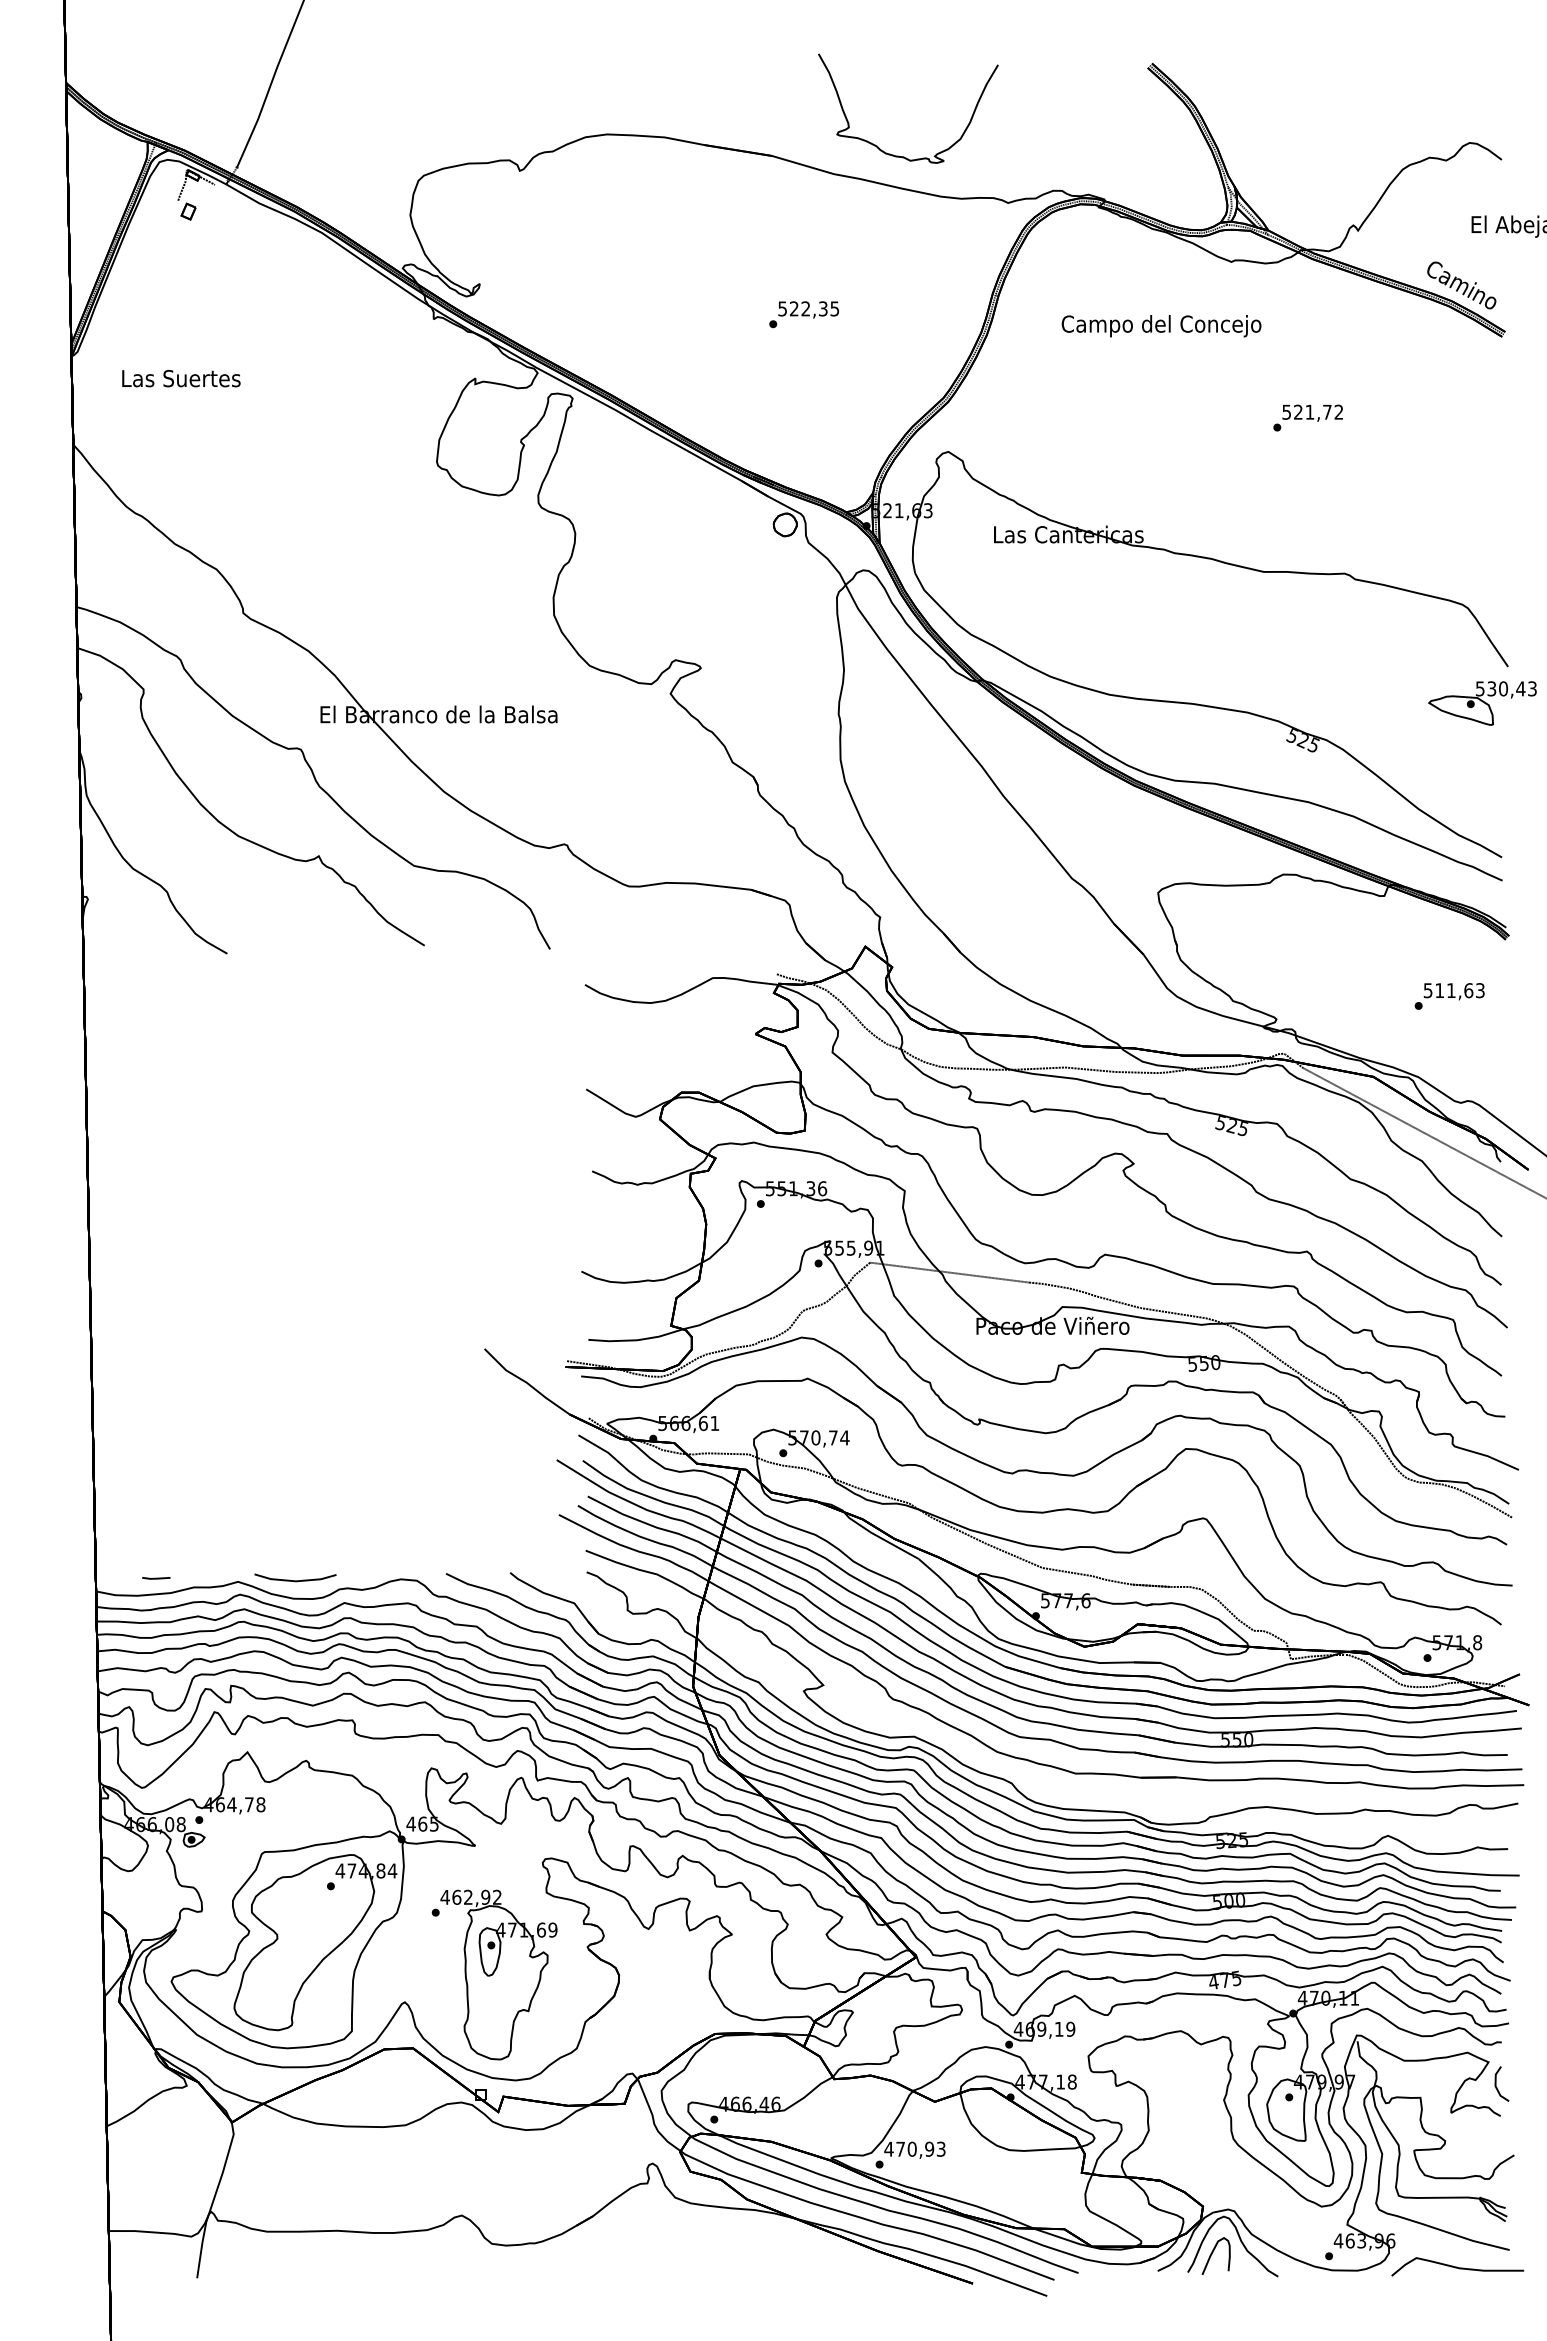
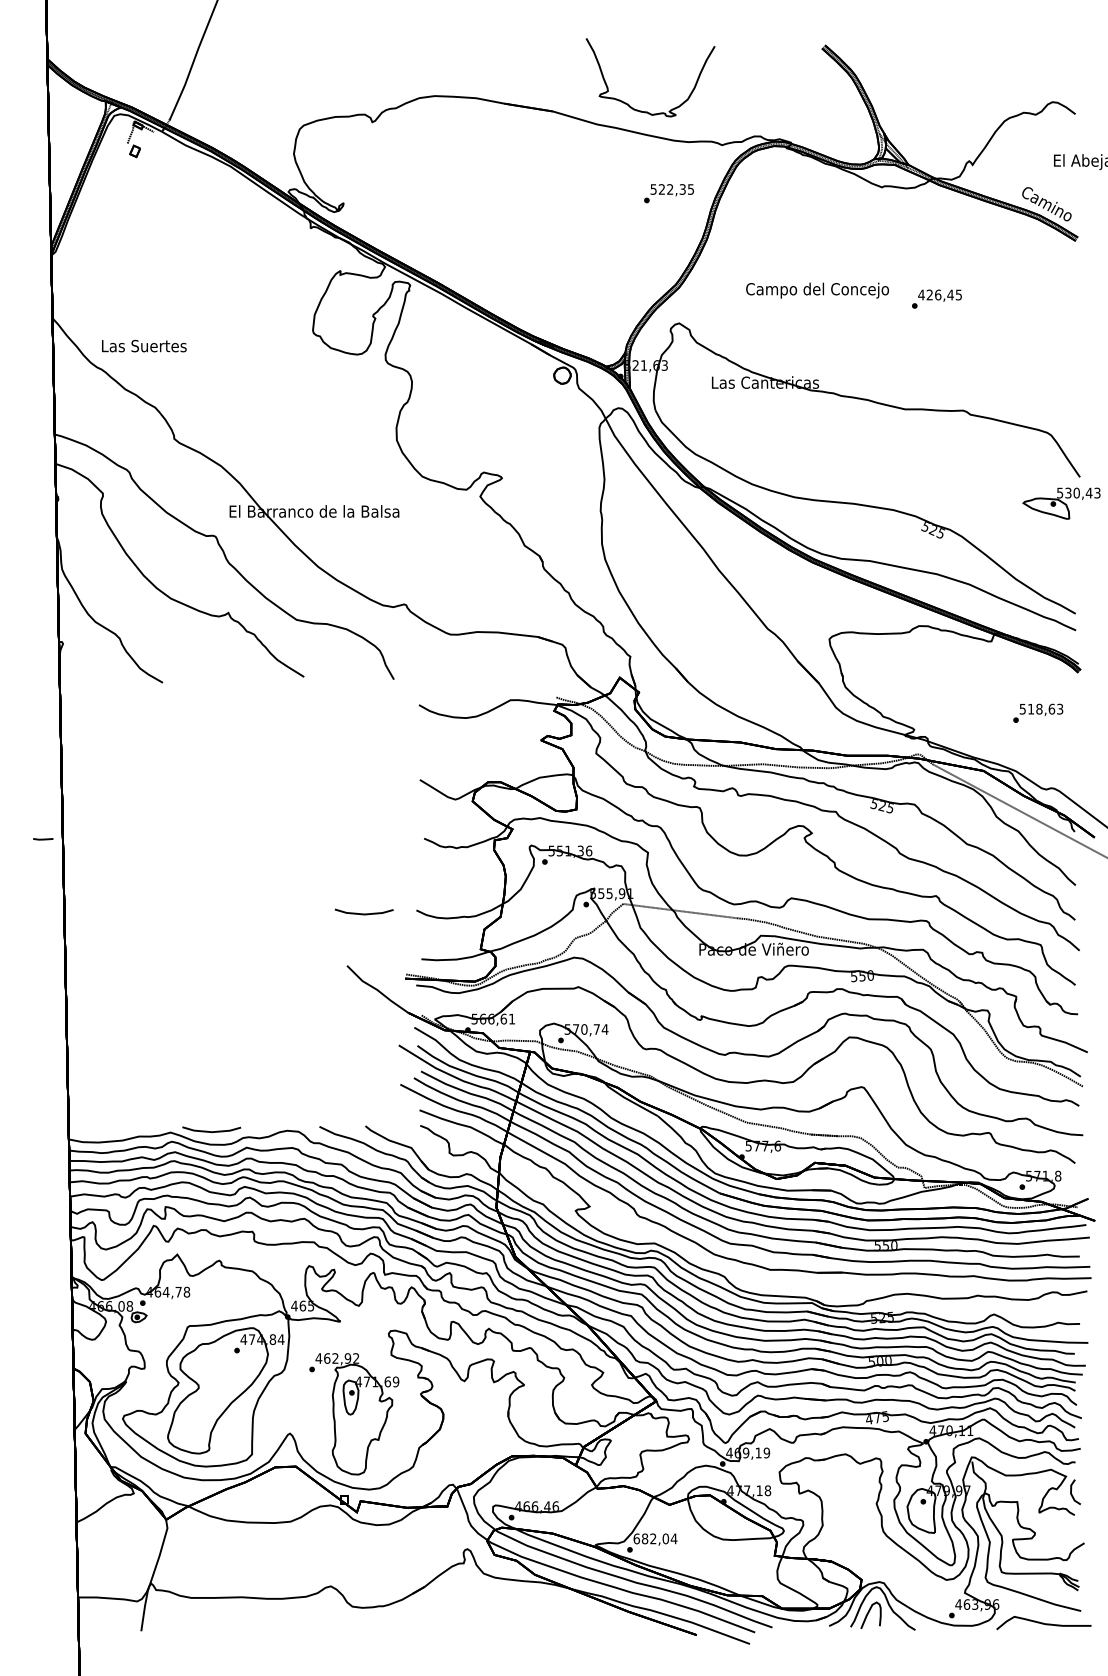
text: (804, 314) -> (669, 193), moved
text: (1161, 326) -> (817, 290), moved
text: (181, 378) -> (144, 346), moved
text: (1312, 411) -> (939, 294), 521,72 -> 426,45
text: (1451, 990) -> (1039, 709), 511,63 -> 518,63
line: (508, 1276) -> (364, 913), added
line: (156, 1578) -> (43, 839), moved
text: (914, 2148) -> (654, 1538), 470,93 -> 682,04

